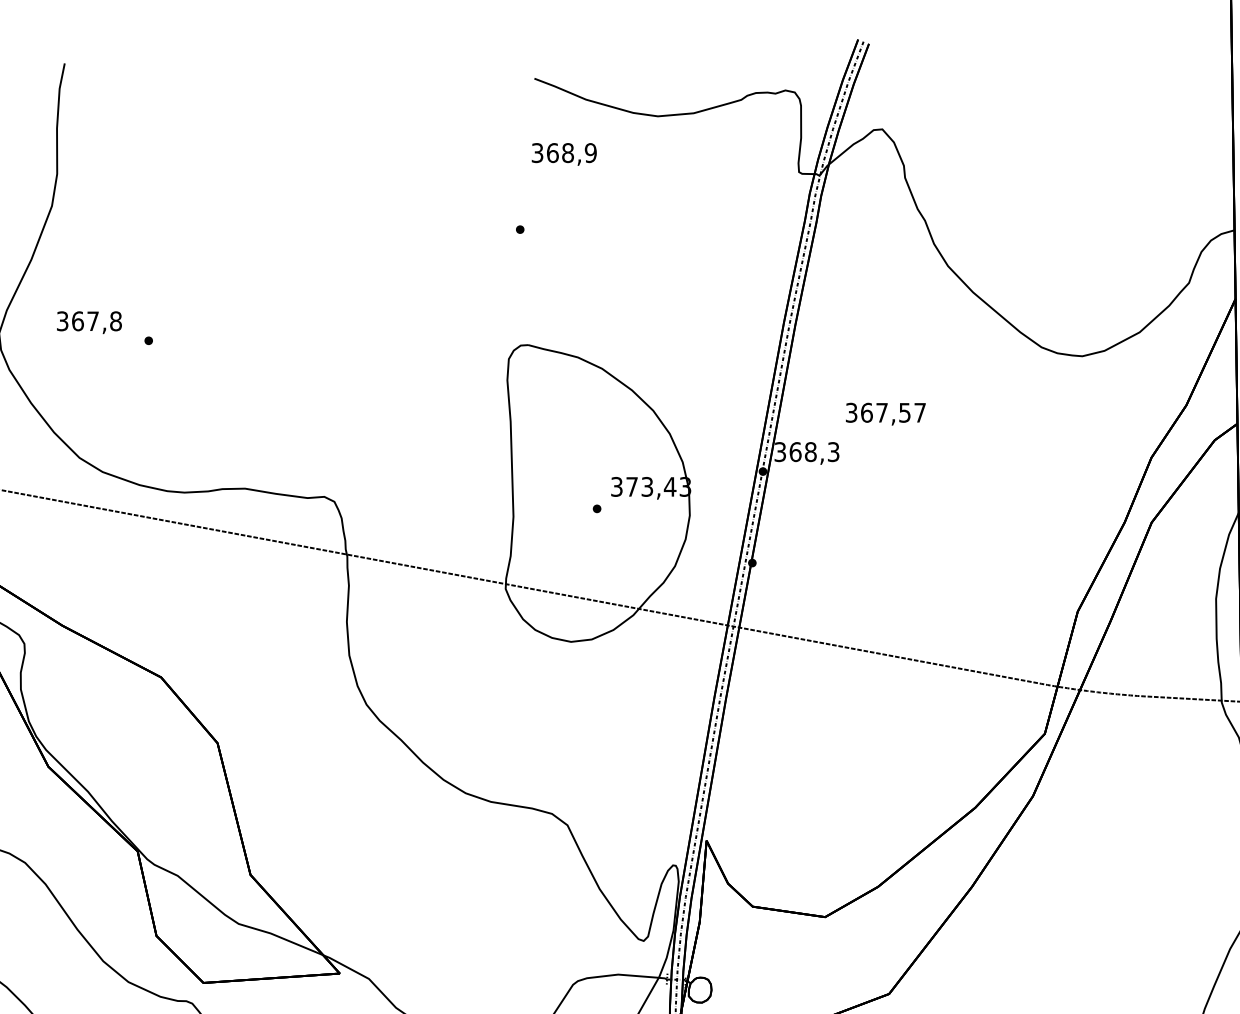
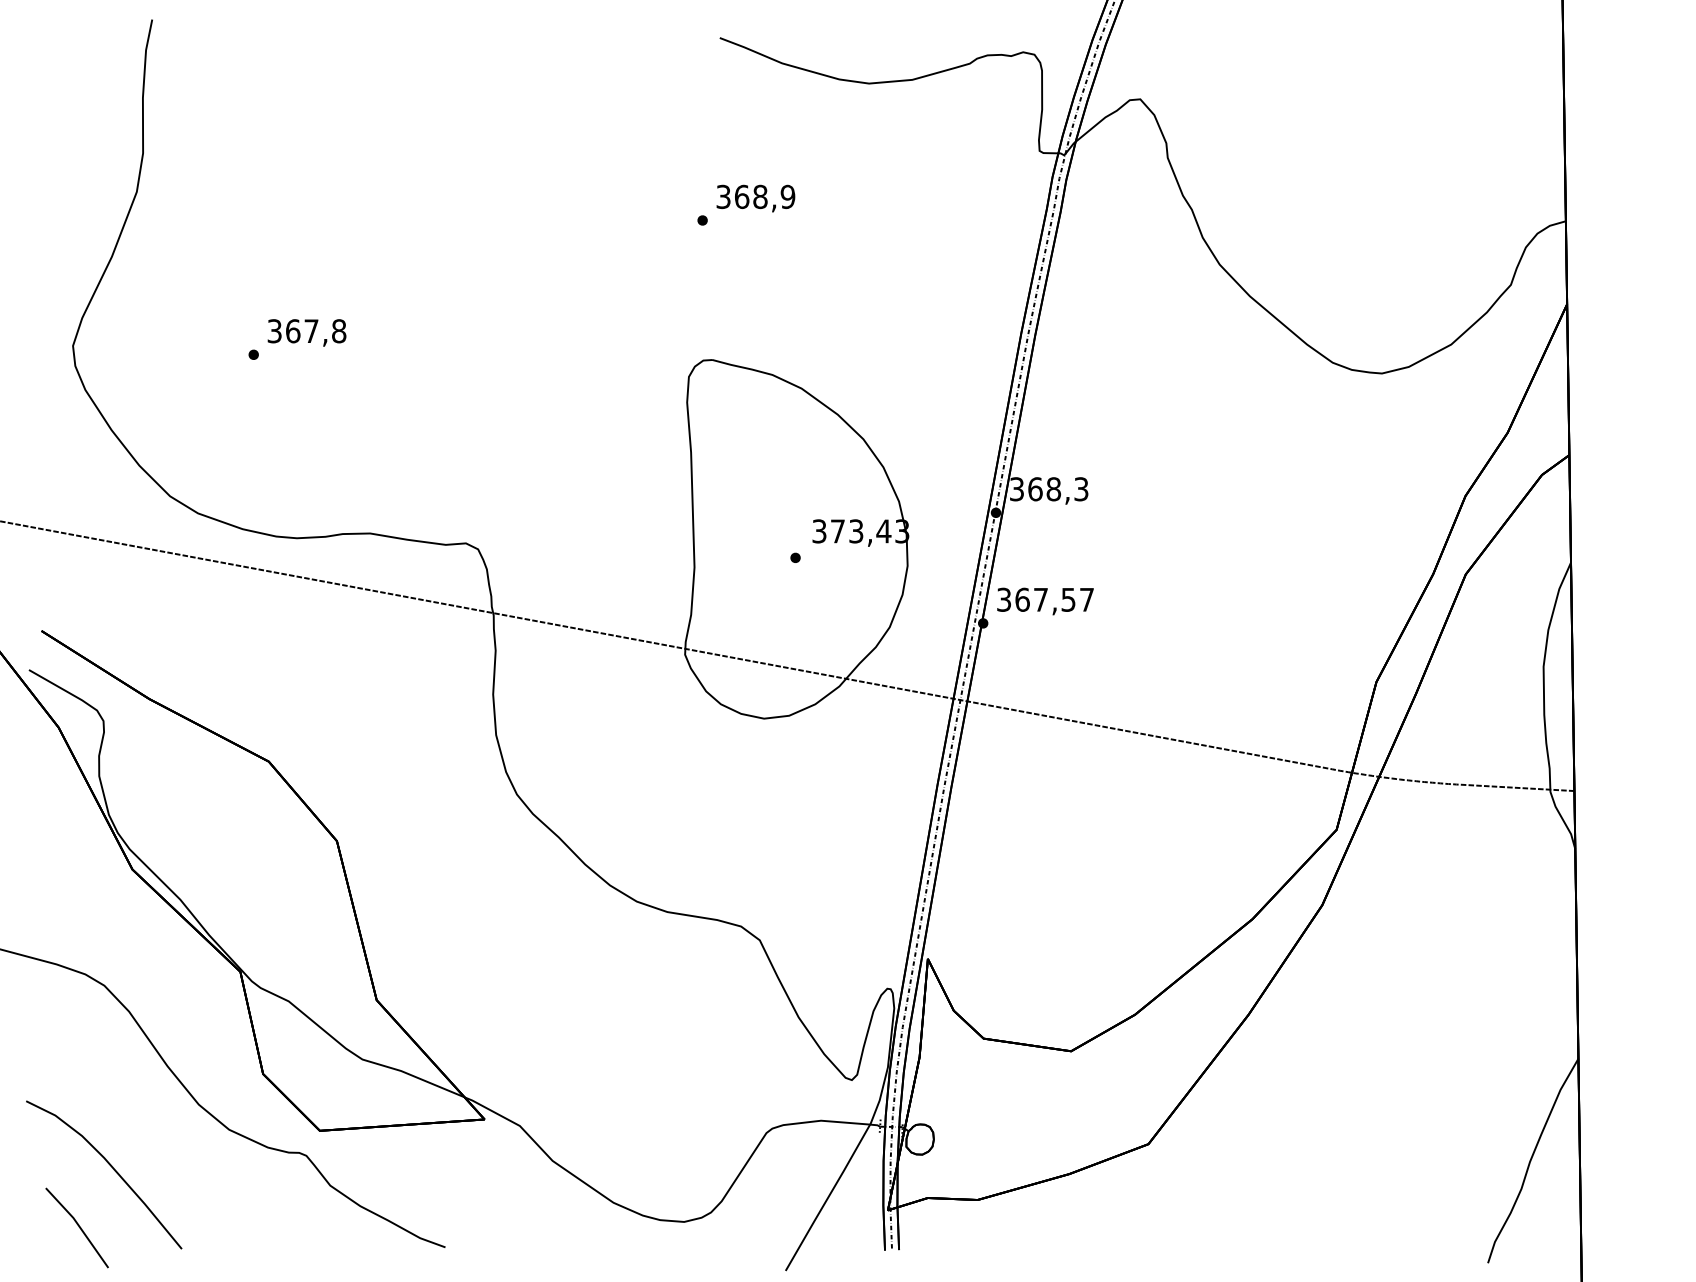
text: (563, 154) -> (755, 198), moved
text: (88, 322) -> (306, 332), moved
text: (885, 414) -> (1045, 601), moved

